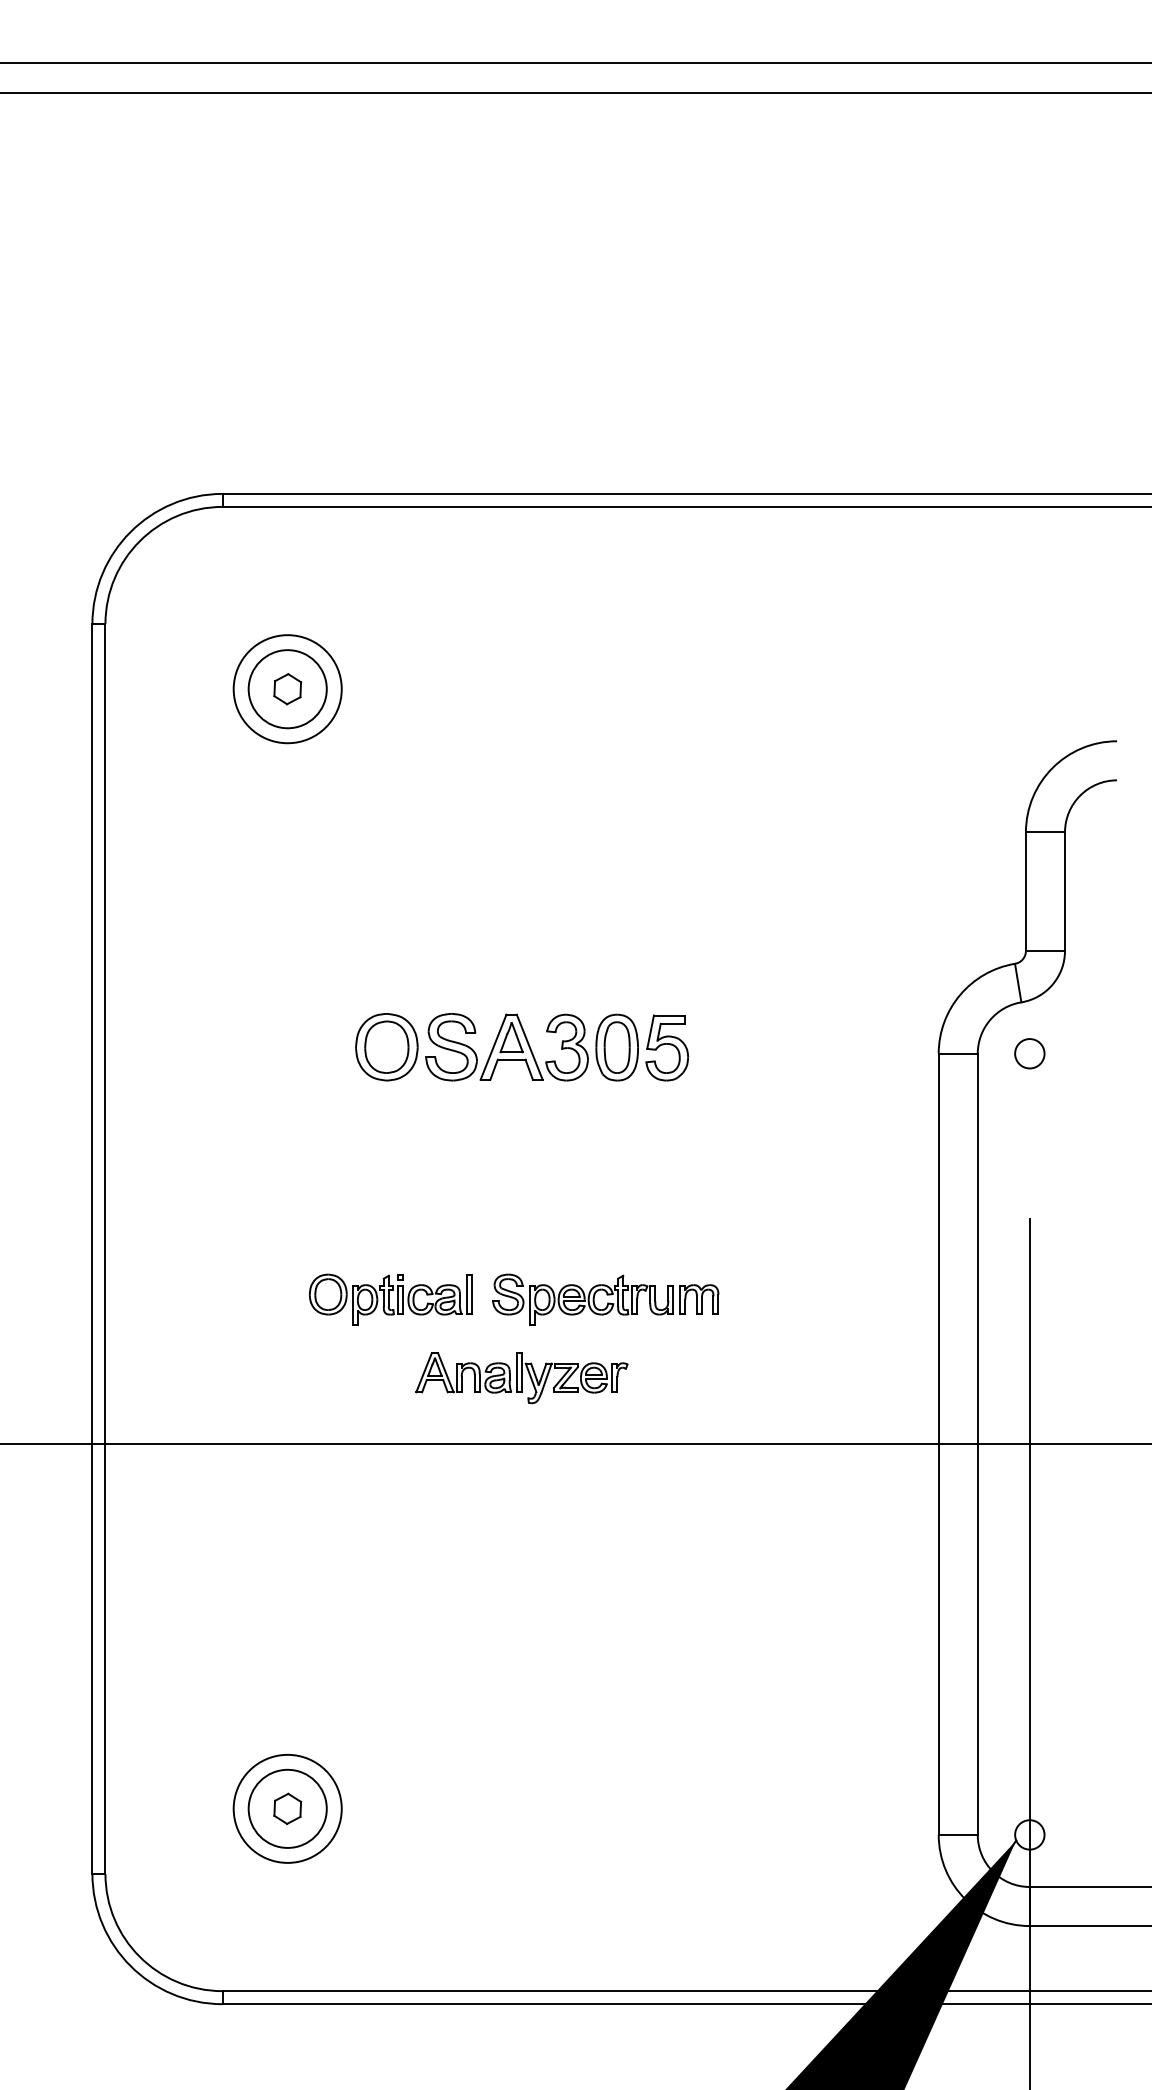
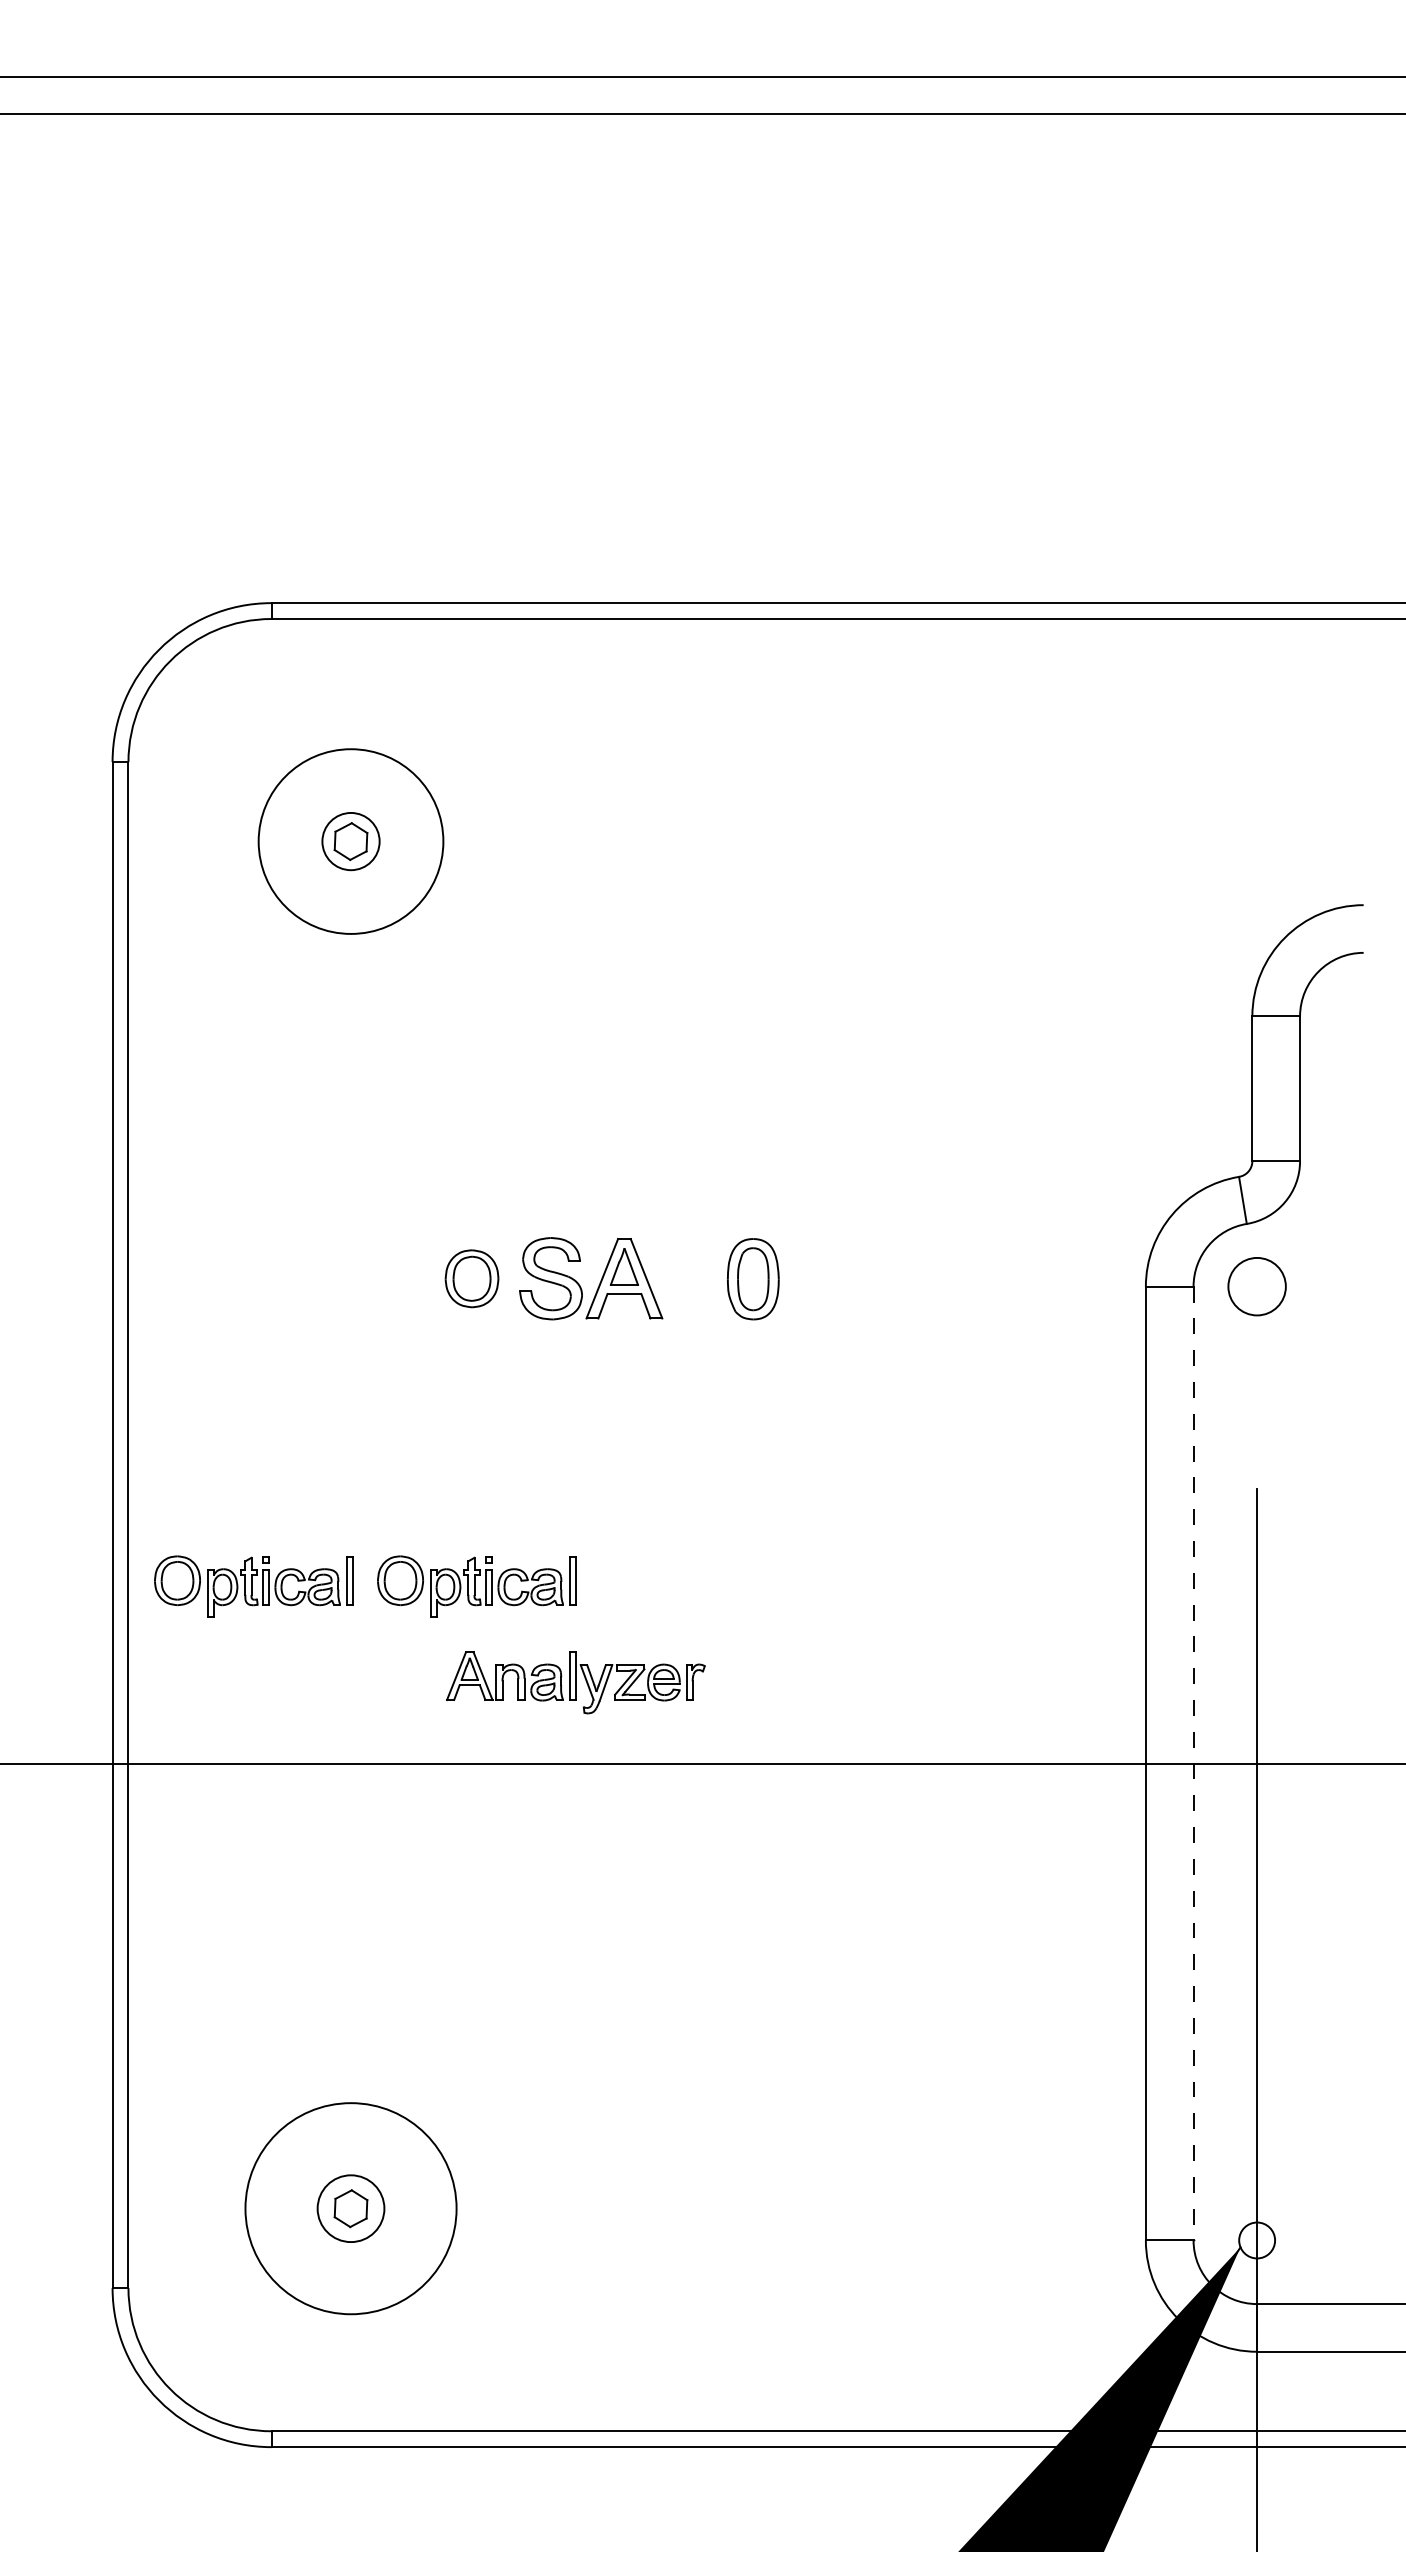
circle: (287, 689) -> (350, 841), size x0.6
circle: (288, 689) -> (351, 841), size x1.4
part: (386, 1047) -> (471, 1278), size x0.7
part: (566, 1047) -> (691, 1279), removed
part: (667, 1047) -> (814, 1279), removed
circle: (1030, 1053) -> (1257, 1286), size x1.6
part: (207, 1299) -> (253, 1586), added
part: (605, 1299) -> (738, 1586), removed
part: (521, 1377) -> (575, 1682), moved
line: (977, 1444) -> (1193, 1763), solid -> dashed
circle: (287, 1808) -> (350, 2208), size x0.7
circle: (288, 1808) -> (351, 2208), size x1.6

